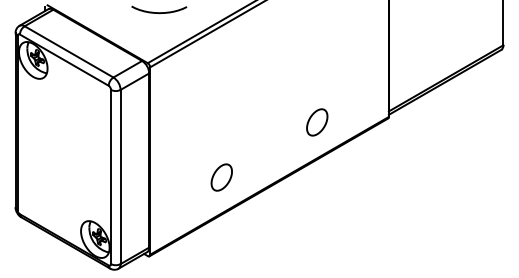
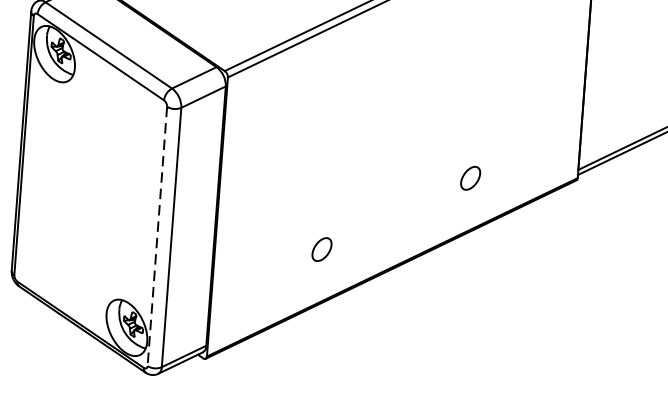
part: (317, 122) -> (470, 178), size x0.6
line: (111, 177) -> (157, 237), solid -> dashed
part: (221, 177) -> (321, 249), size x0.6

